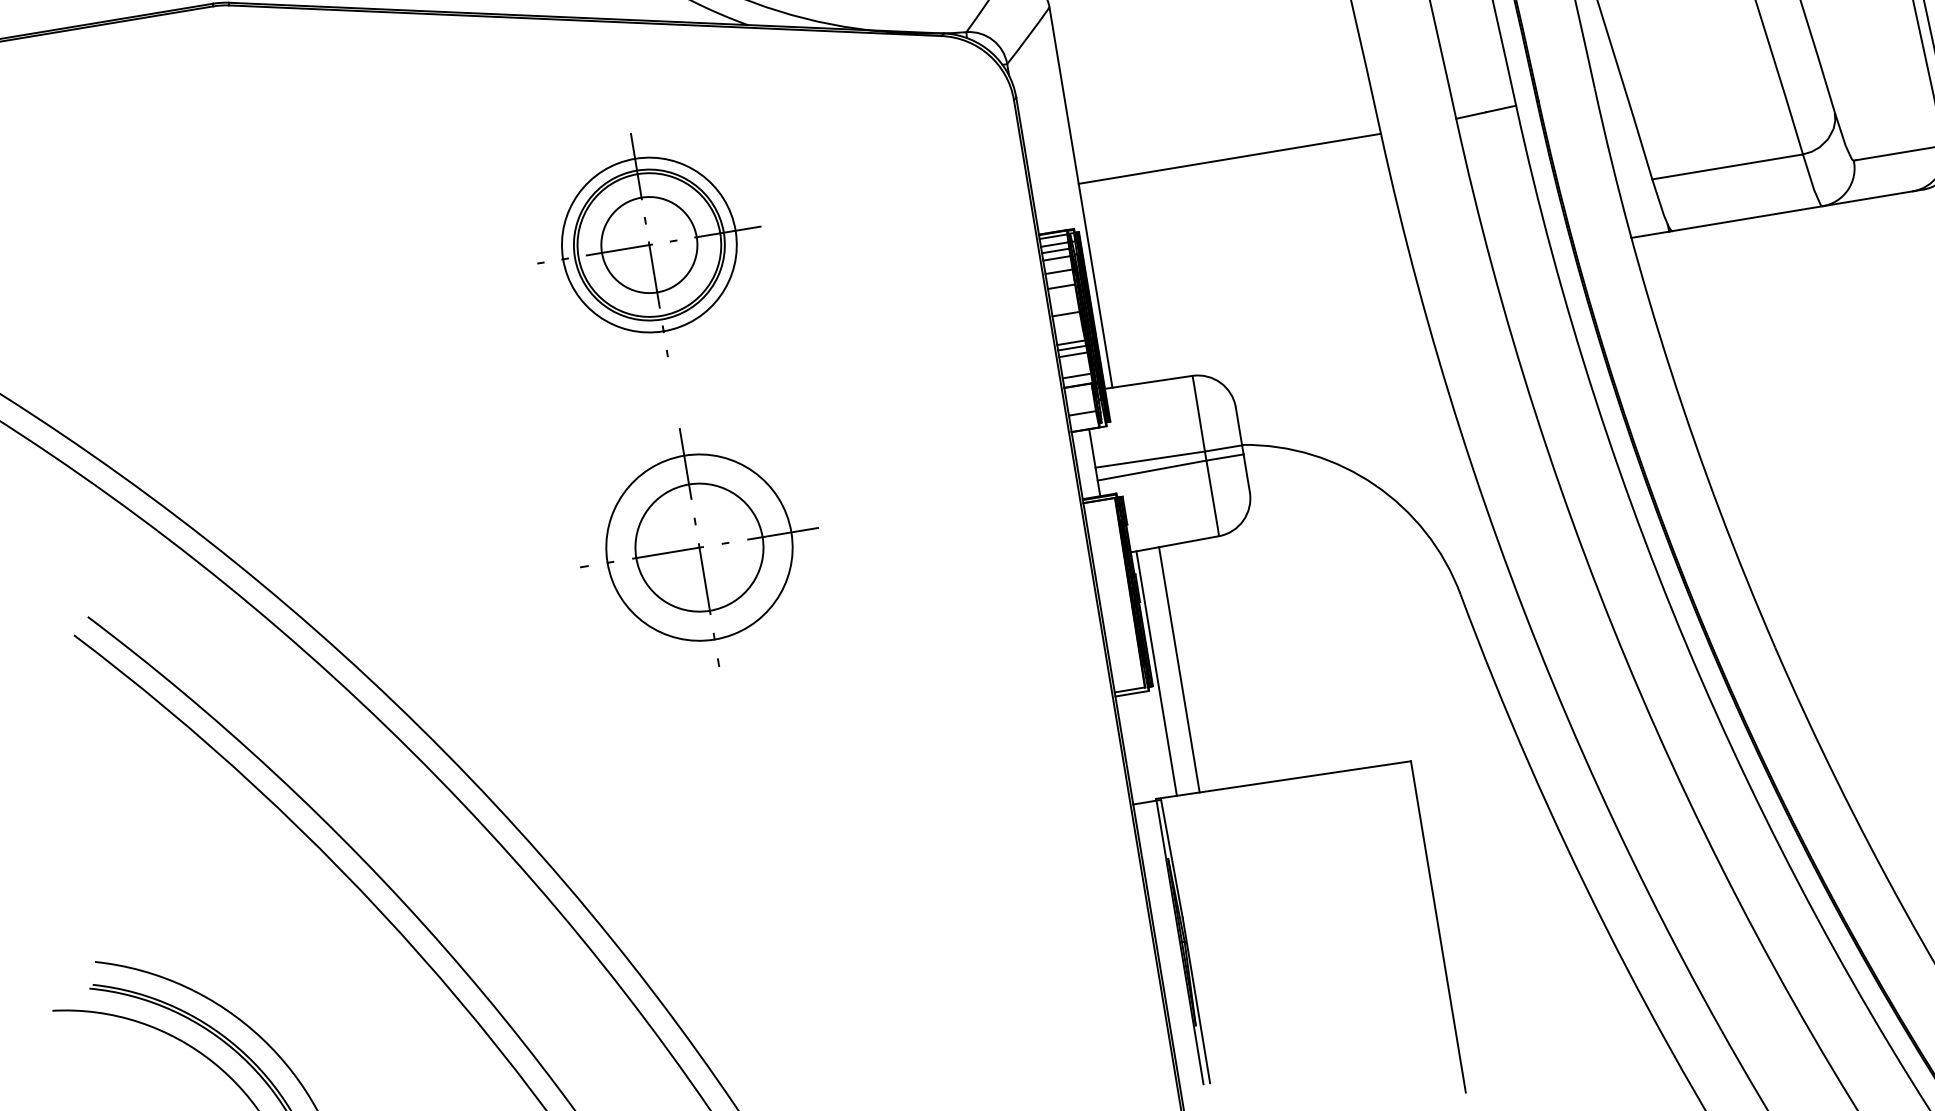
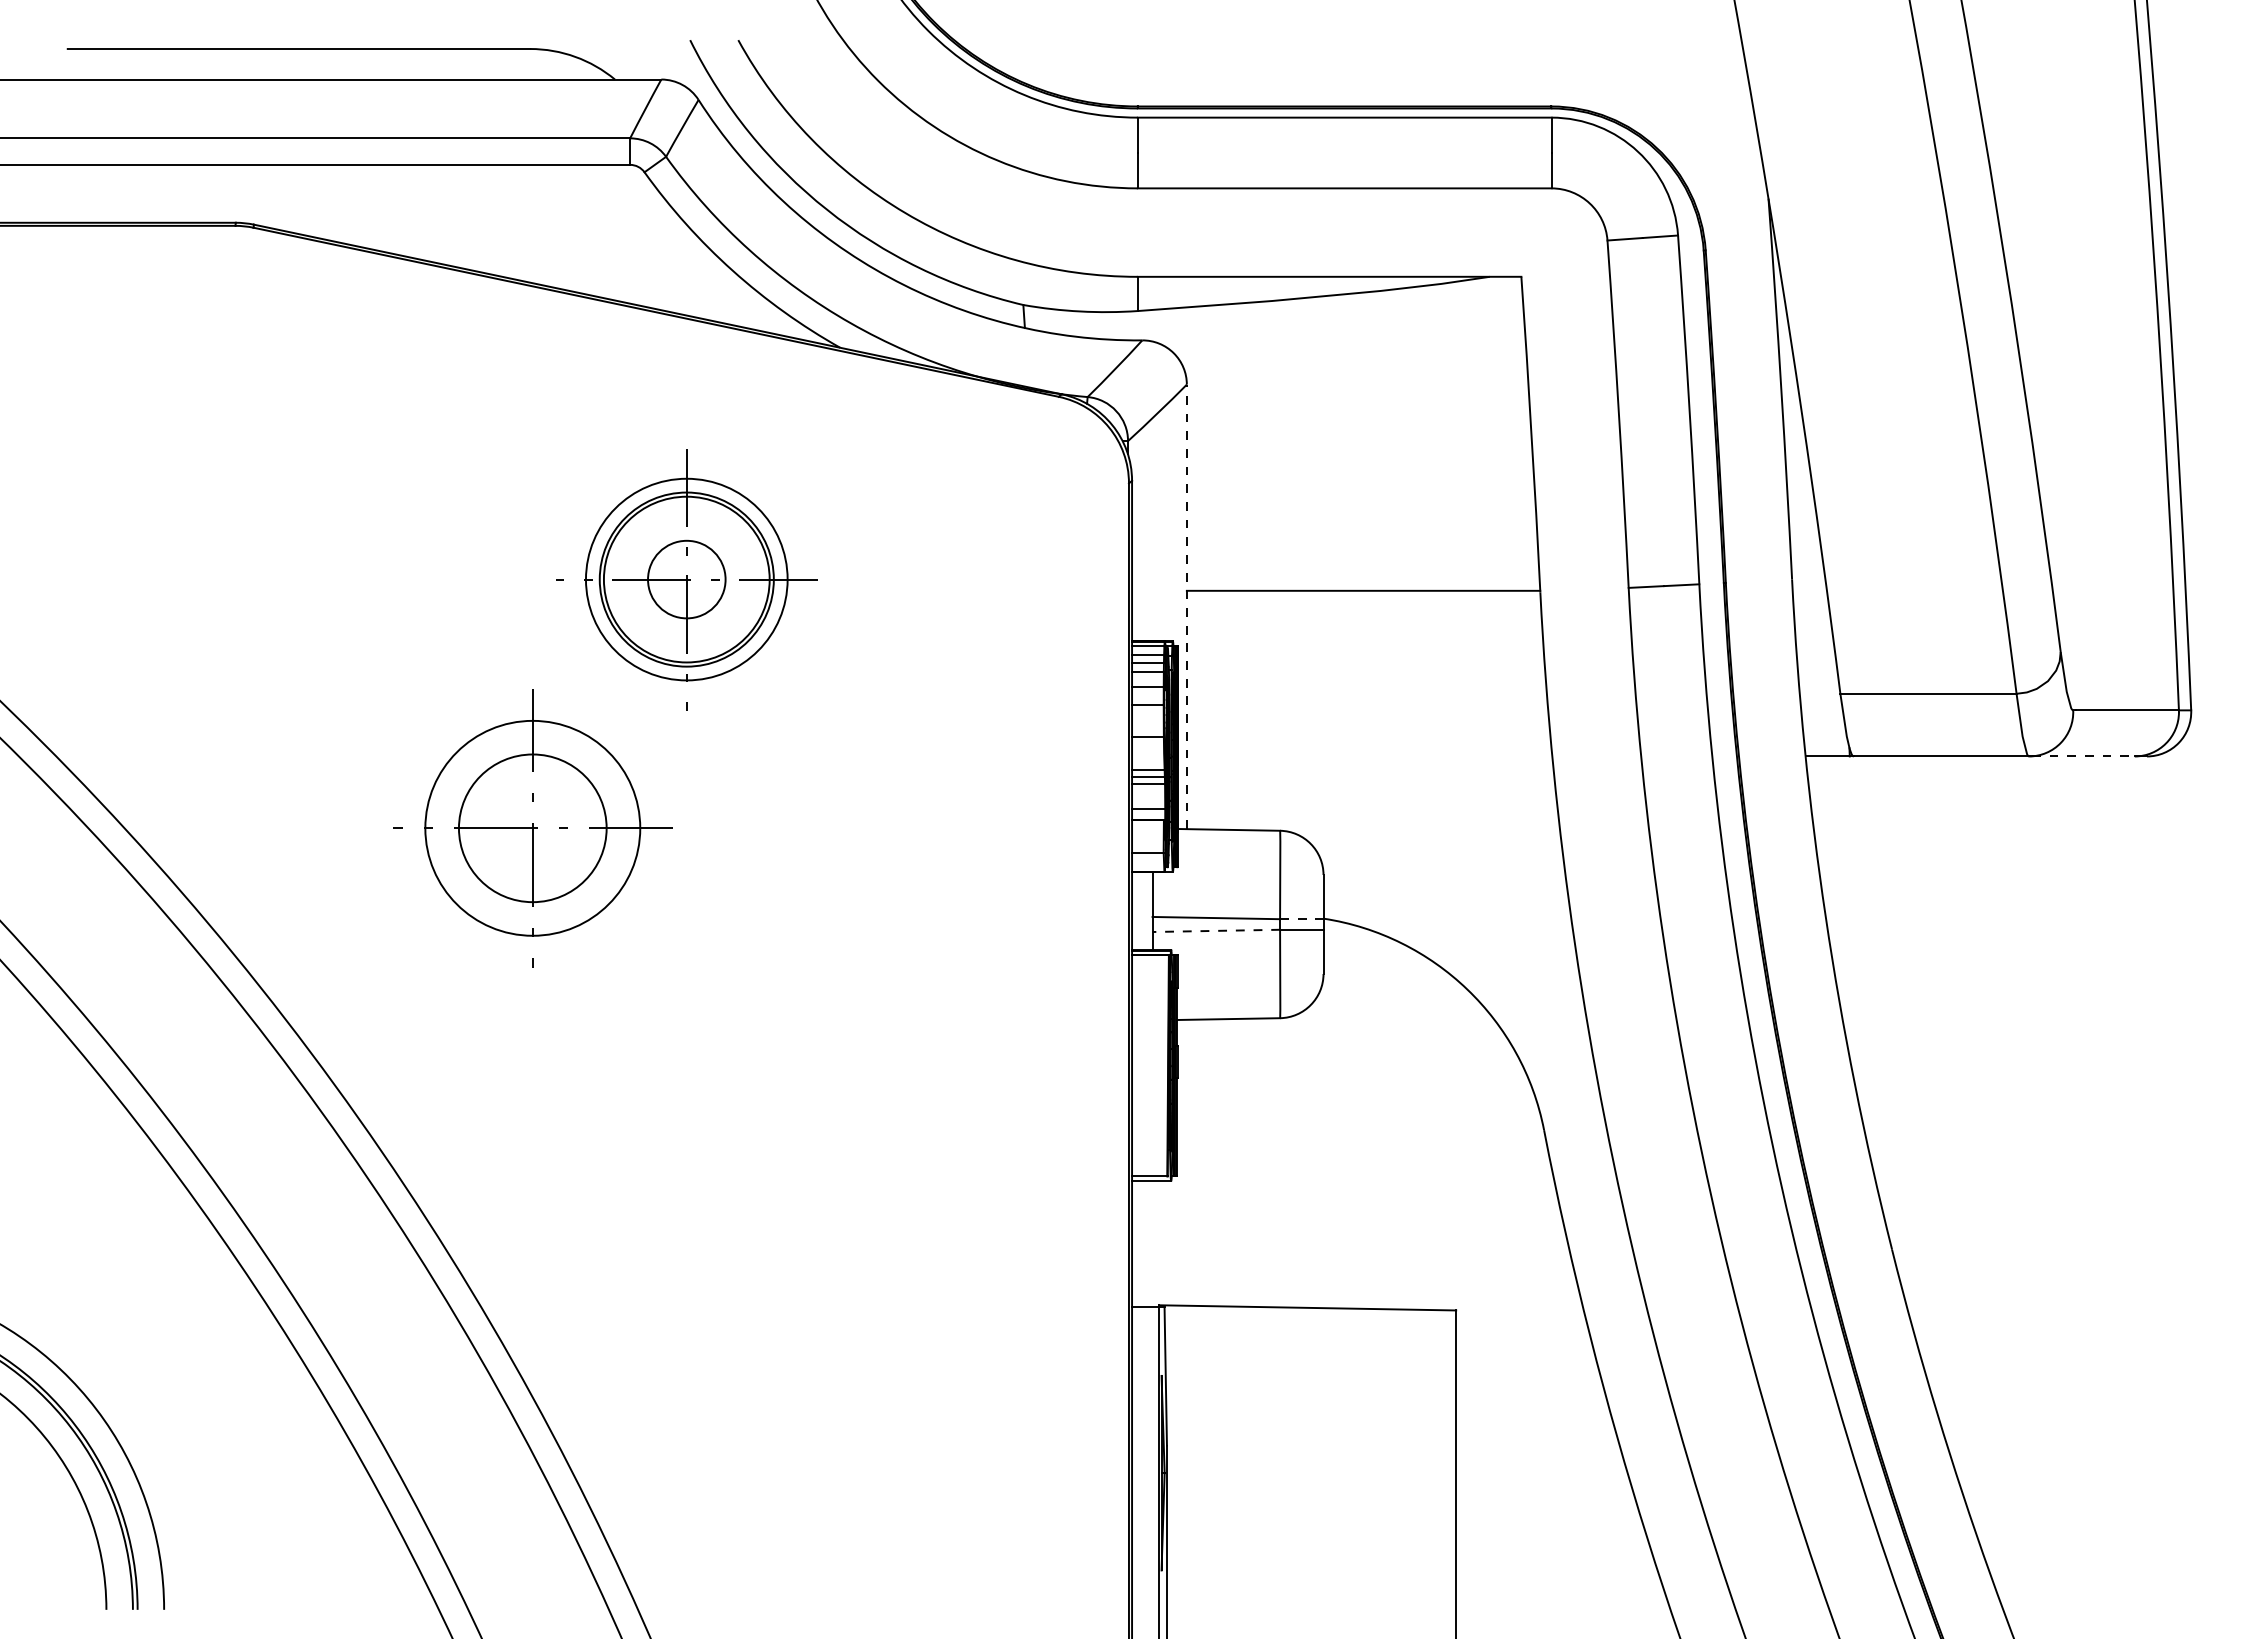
line: (1080, 197) -> (1186, 606), solid -> dashed
line: (1869, 198) -> (2083, 756), solid -> dashed
circle: (649, 245) -> (686, 579), size x0.7
line: (1223, 448) -> (1301, 919), solid -> dashed
line: (1152, 470) -> (1216, 930), solid -> dashed
part: (699, 547) -> (532, 828), moved
line: (1179, 669) -> (1209, 1162), removed
line: (1156, 673) -> (1183, 1162), removed

